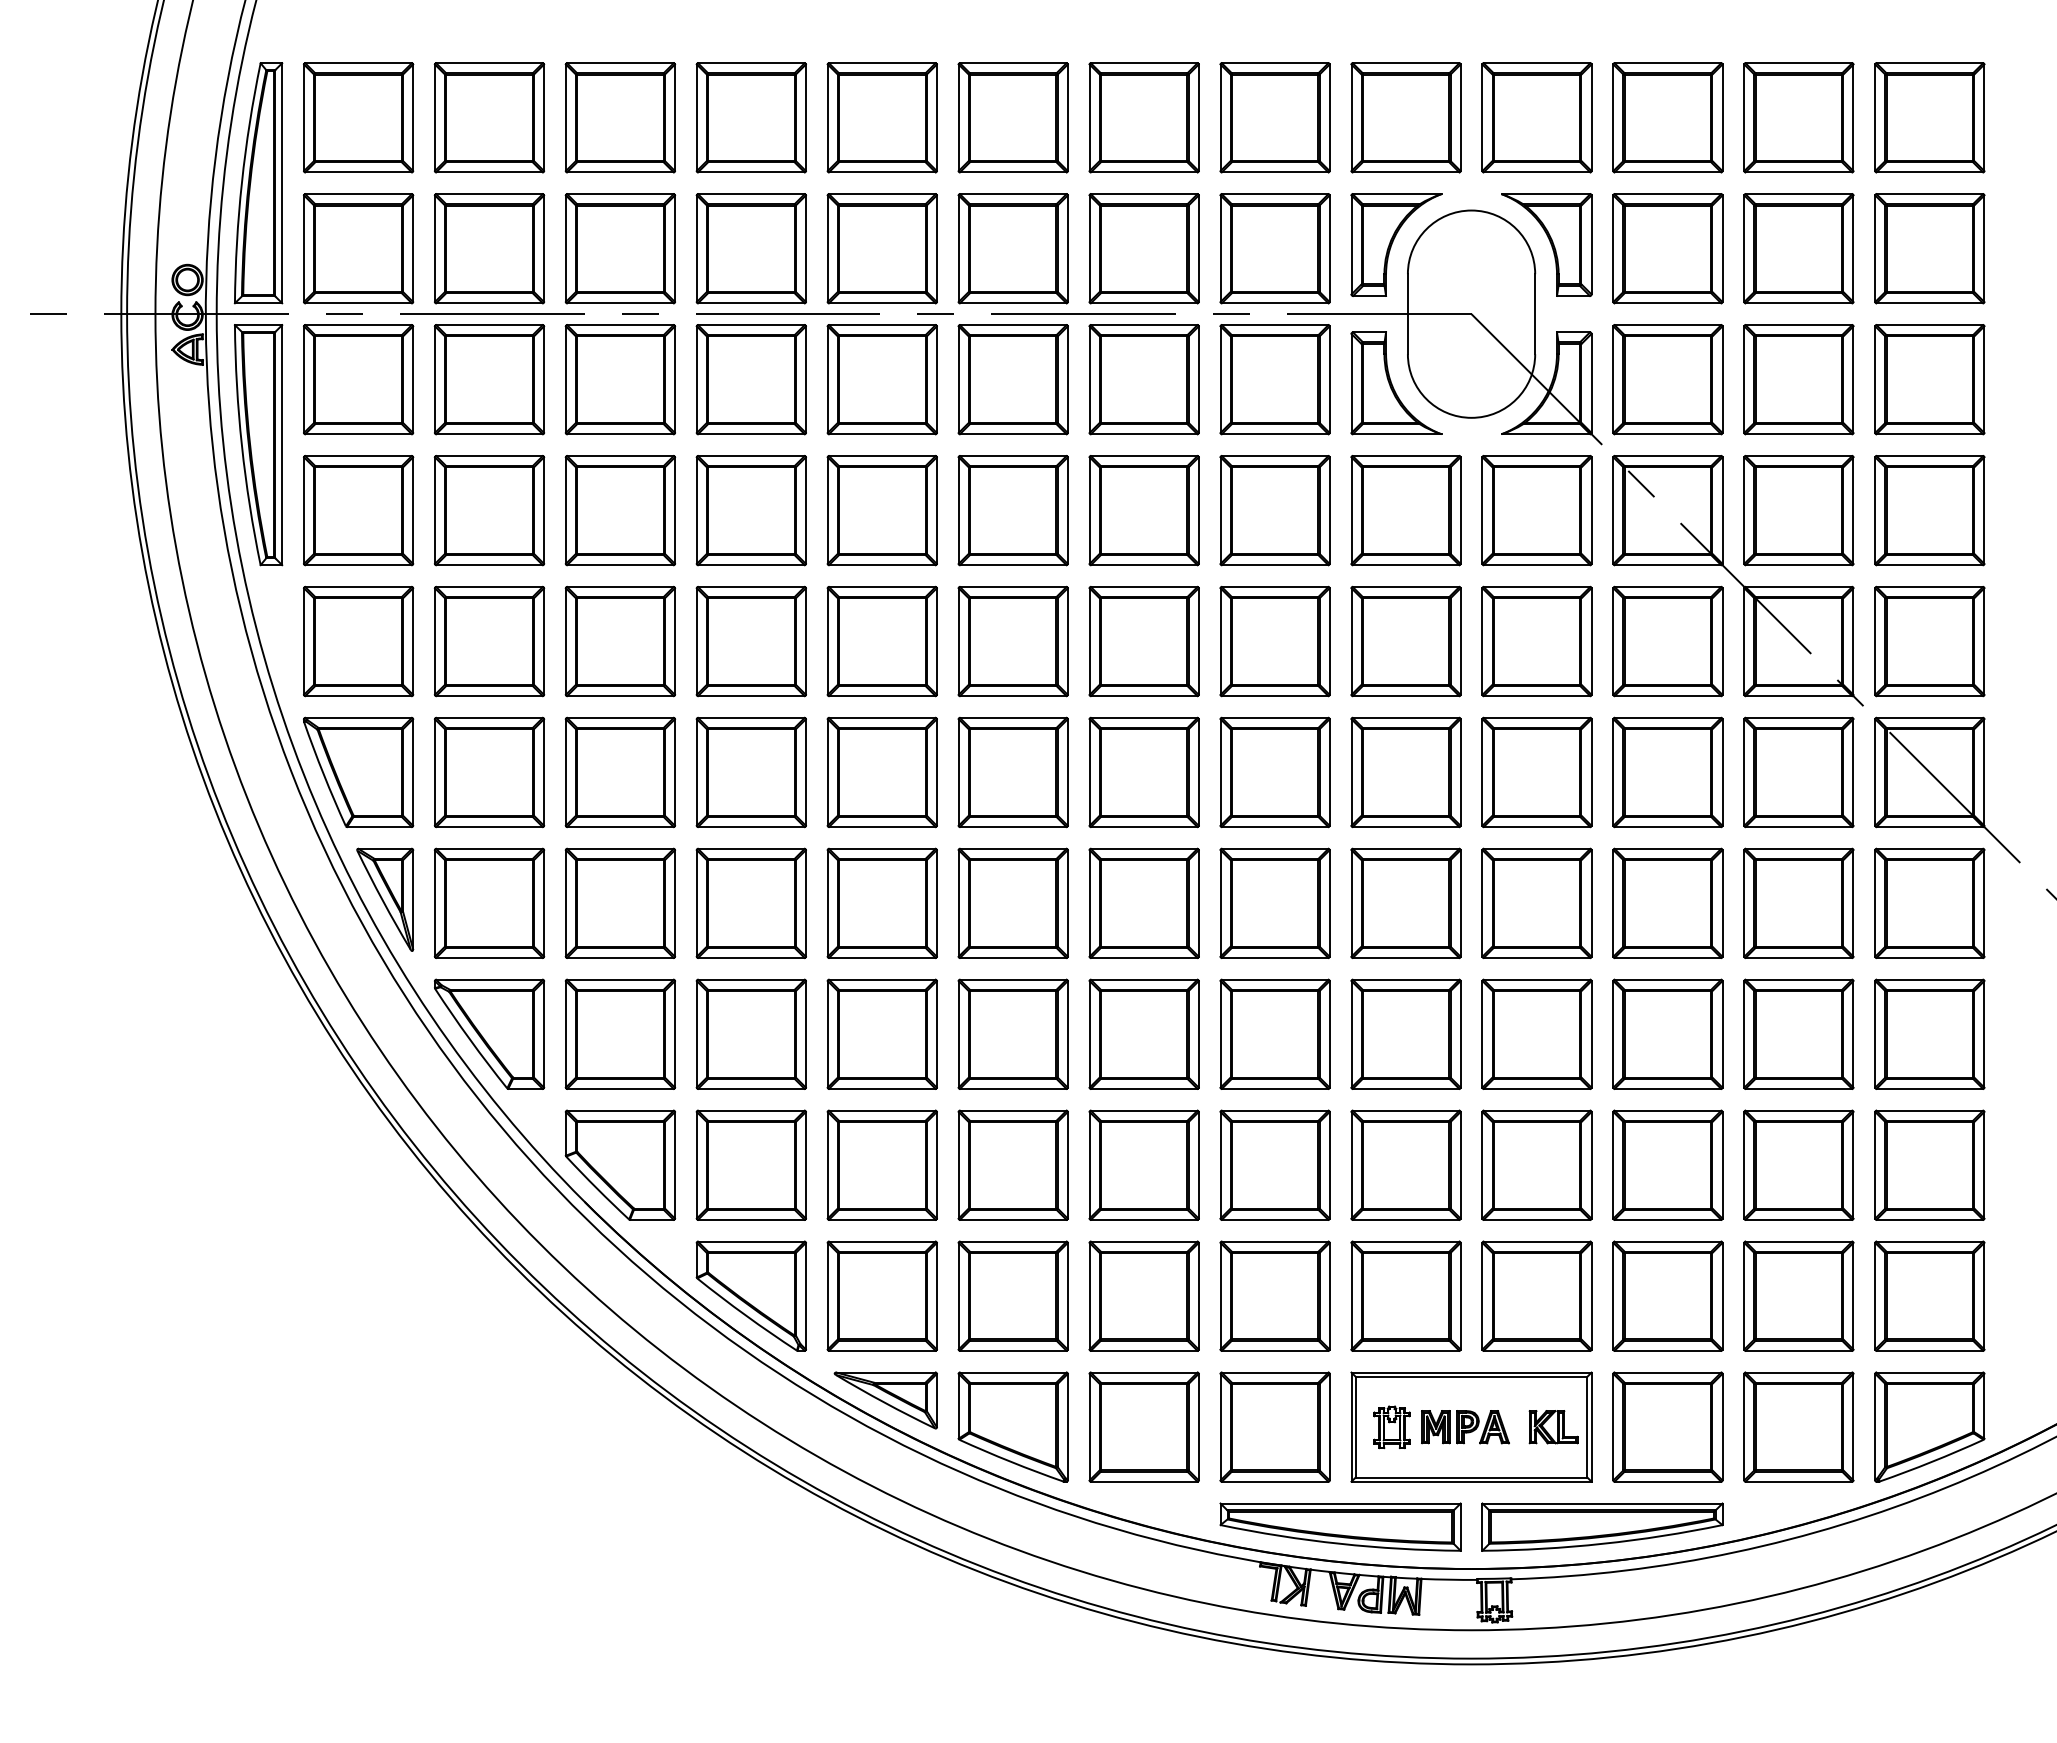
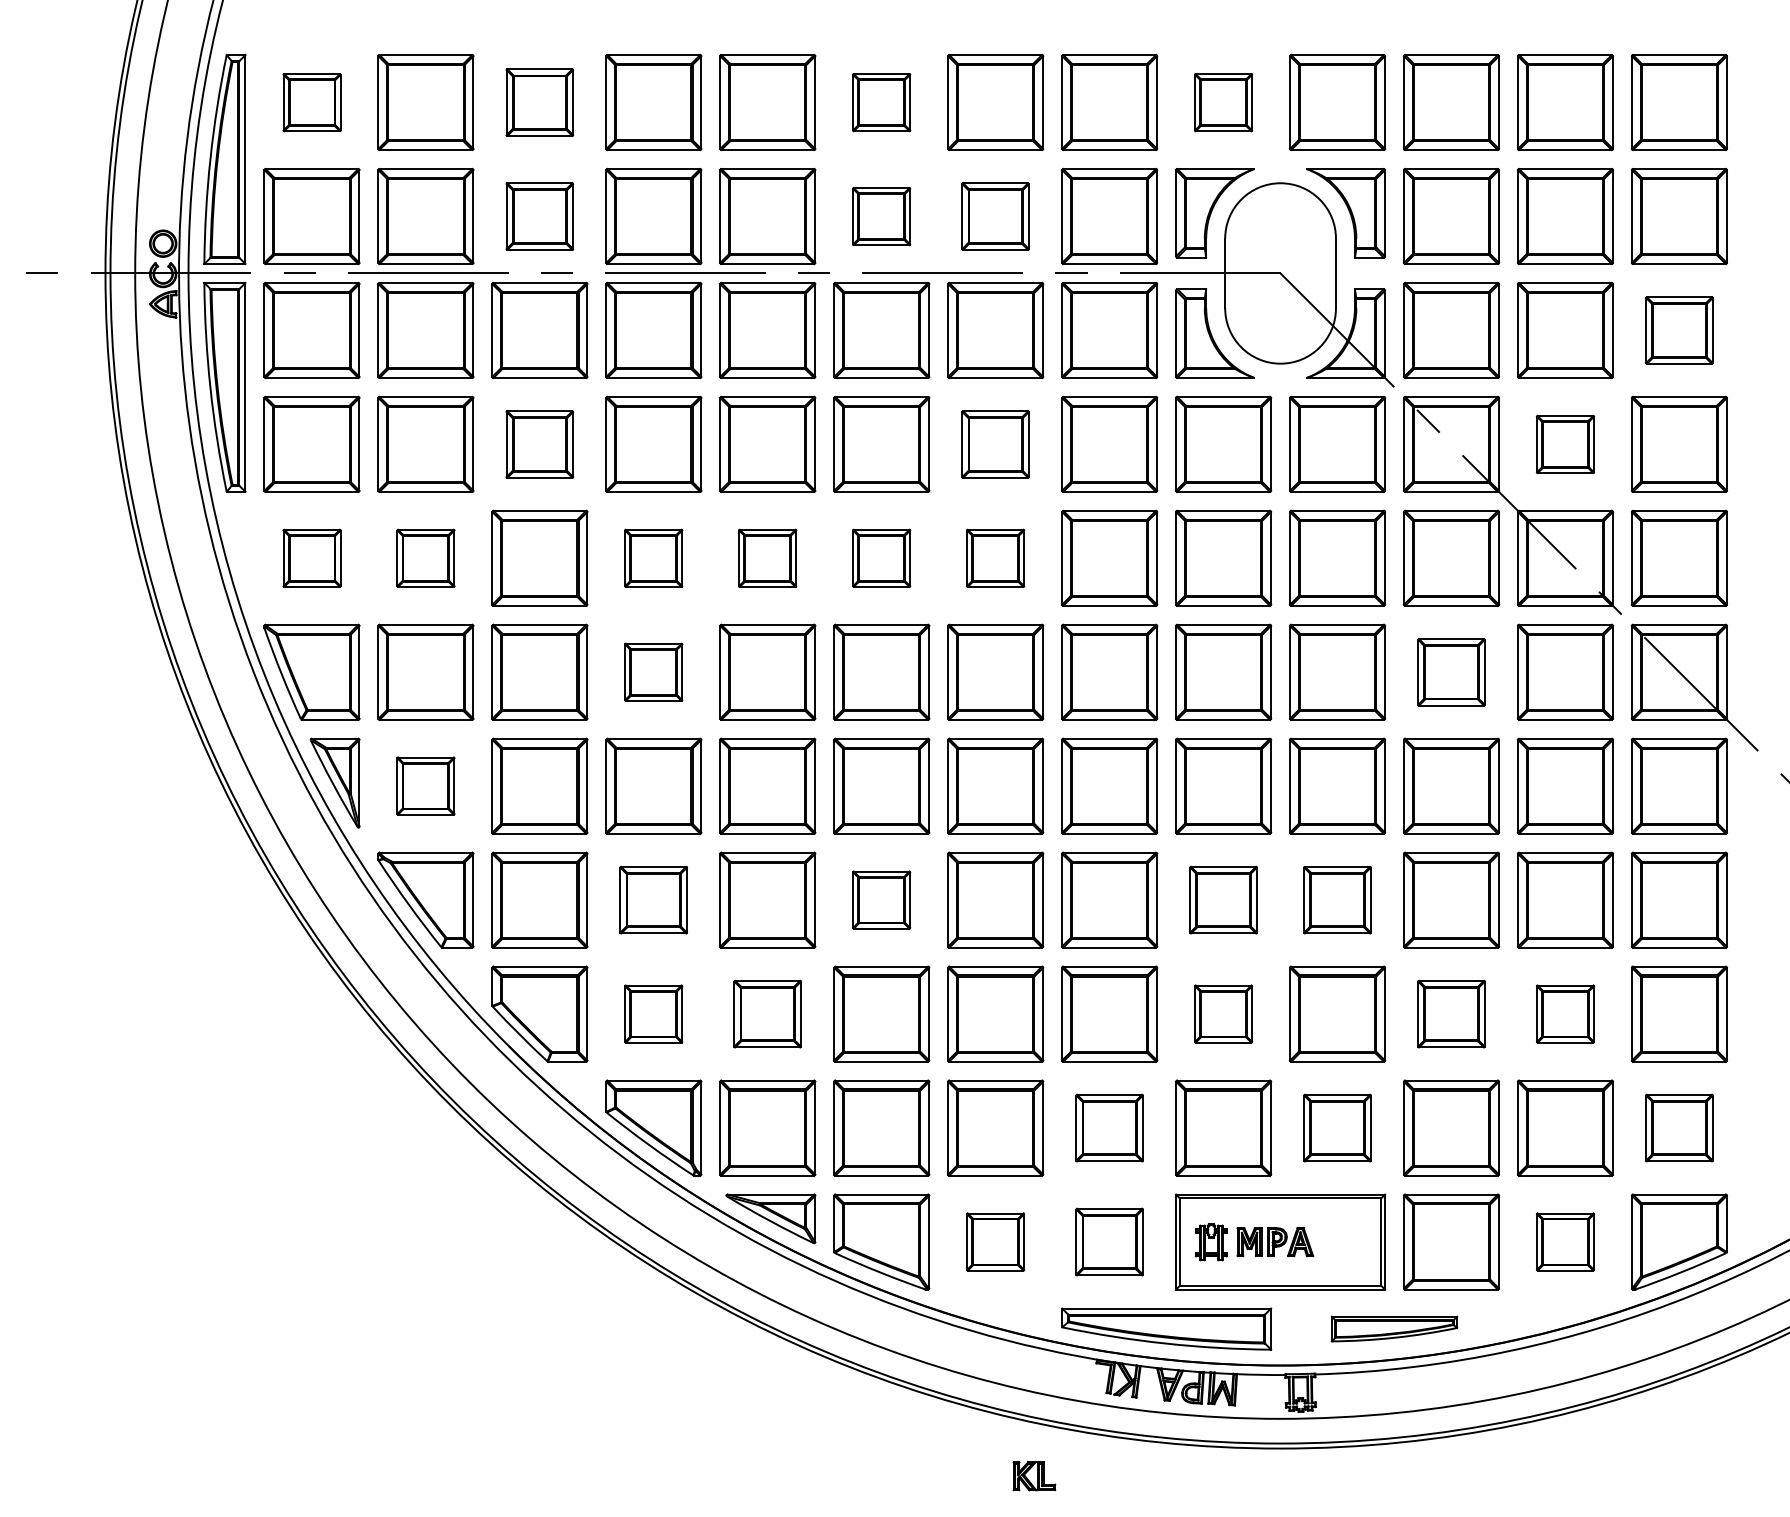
part: (358, 117) -> (311, 102), size x0.6
part: (620, 117) -> (539, 102), size x0.7
part: (1012, 117) -> (881, 102), size x0.6
part: (1405, 117) -> (1223, 102), size x0.6
part: (620, 248) -> (539, 216), size x0.7
part: (1012, 248) -> (881, 216), size x0.6
part: (1143, 248) -> (995, 216), size x0.7
part: (1929, 379) -> (1679, 330), size x0.7
part: (620, 510) -> (539, 444), size x0.7
part: (1143, 510) -> (995, 444), size x0.7
part: (1798, 510) -> (1565, 444), size x0.6
part: (358, 641) -> (311, 558), size x0.6
part: (489, 641) -> (425, 558), size x0.6
part: (750, 641) -> (653, 558), size x0.6
part: (881, 641) -> (767, 558), size x0.6
part: (1012, 641) -> (881, 558), size x0.6
part: (1143, 641) -> (995, 558), size x0.6
part: (750, 772) -> (653, 672), size x0.6
part: (1667, 772) -> (1451, 672), size x0.7
part: (489, 902) -> (425, 785), size x0.6
part: (750, 1033) -> (653, 899), size x0.7
part: (1012, 1033) -> (881, 899), size x0.6
part: (1405, 1033) -> (1223, 899), size x0.7
part: (1536, 1033) -> (1337, 899), size x0.7
part: (750, 1164) -> (653, 1013), size x0.6
part: (881, 1164) -> (767, 1013), size x0.7
part: (1405, 1164) -> (1223, 1013), size x0.6
part: (1667, 1164) -> (1451, 1013), size x0.7
part: (1798, 1164) -> (1565, 1013), size x0.6
part: (1274, 1295) -> (1109, 1127), size x0.7
part: (1536, 1295) -> (1337, 1127), size x0.7
part: (1929, 1295) -> (1679, 1127), size x0.7
part: (1143, 1426) -> (995, 1241), size x0.6
part: (1274, 1426) -> (1109, 1241), size x0.7
part: (1798, 1426) -> (1565, 1241), size x0.6
part: (1553, 1427) -> (1034, 1476), moved
part: (1602, 1526) -> (1394, 1328), size x0.6

